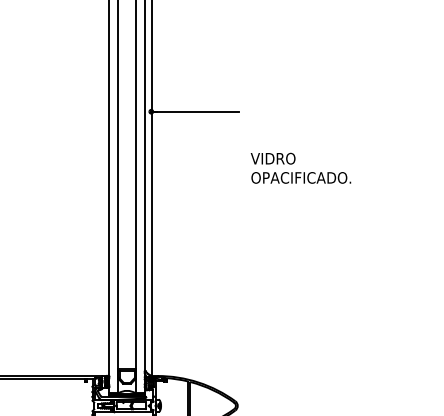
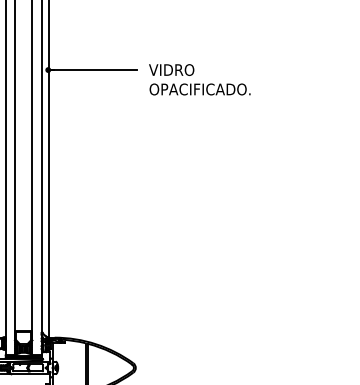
text: (300, 167) -> (199, 78), moved
hatch: (126, 385) -> (23, 347), added

